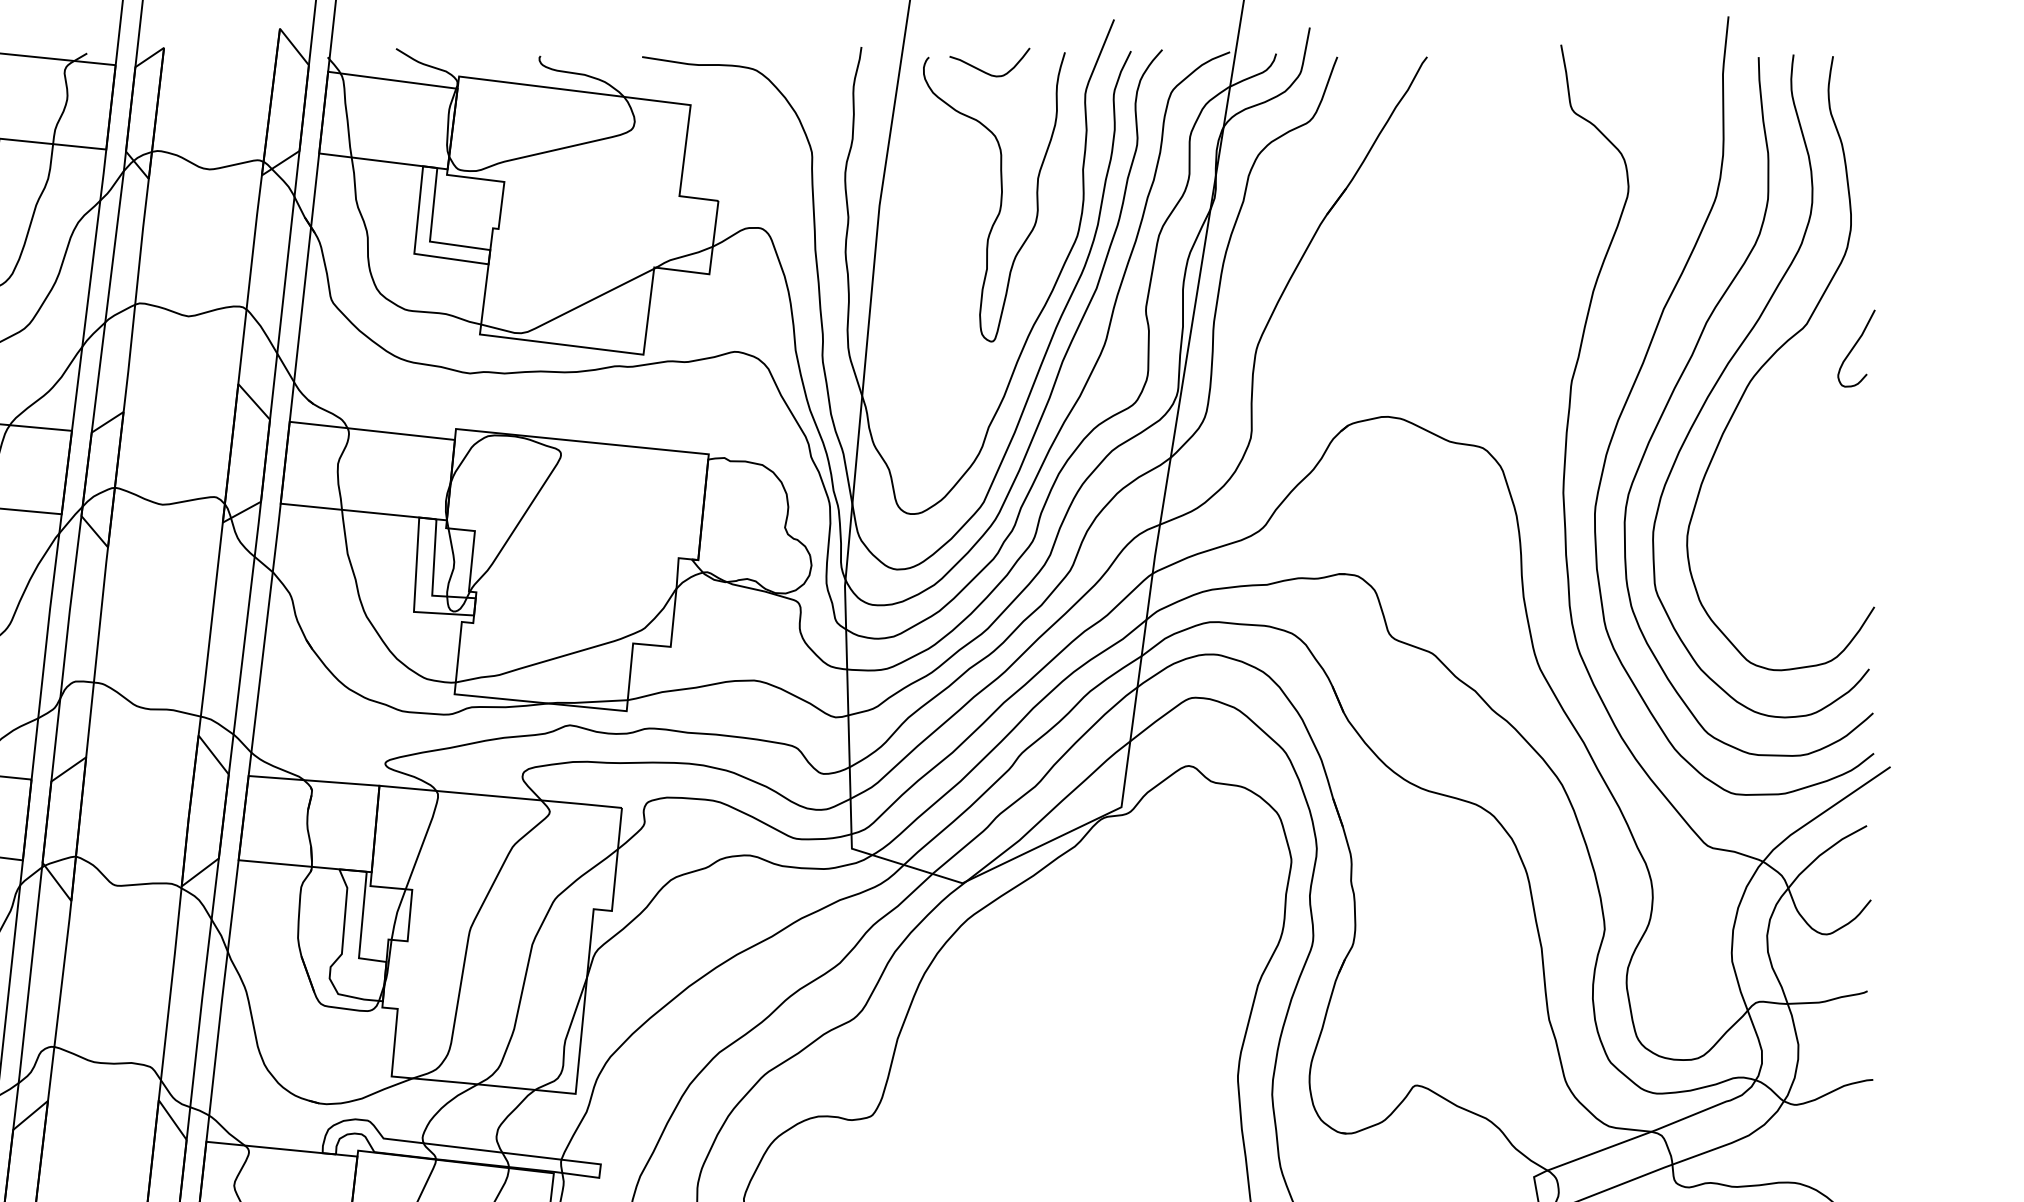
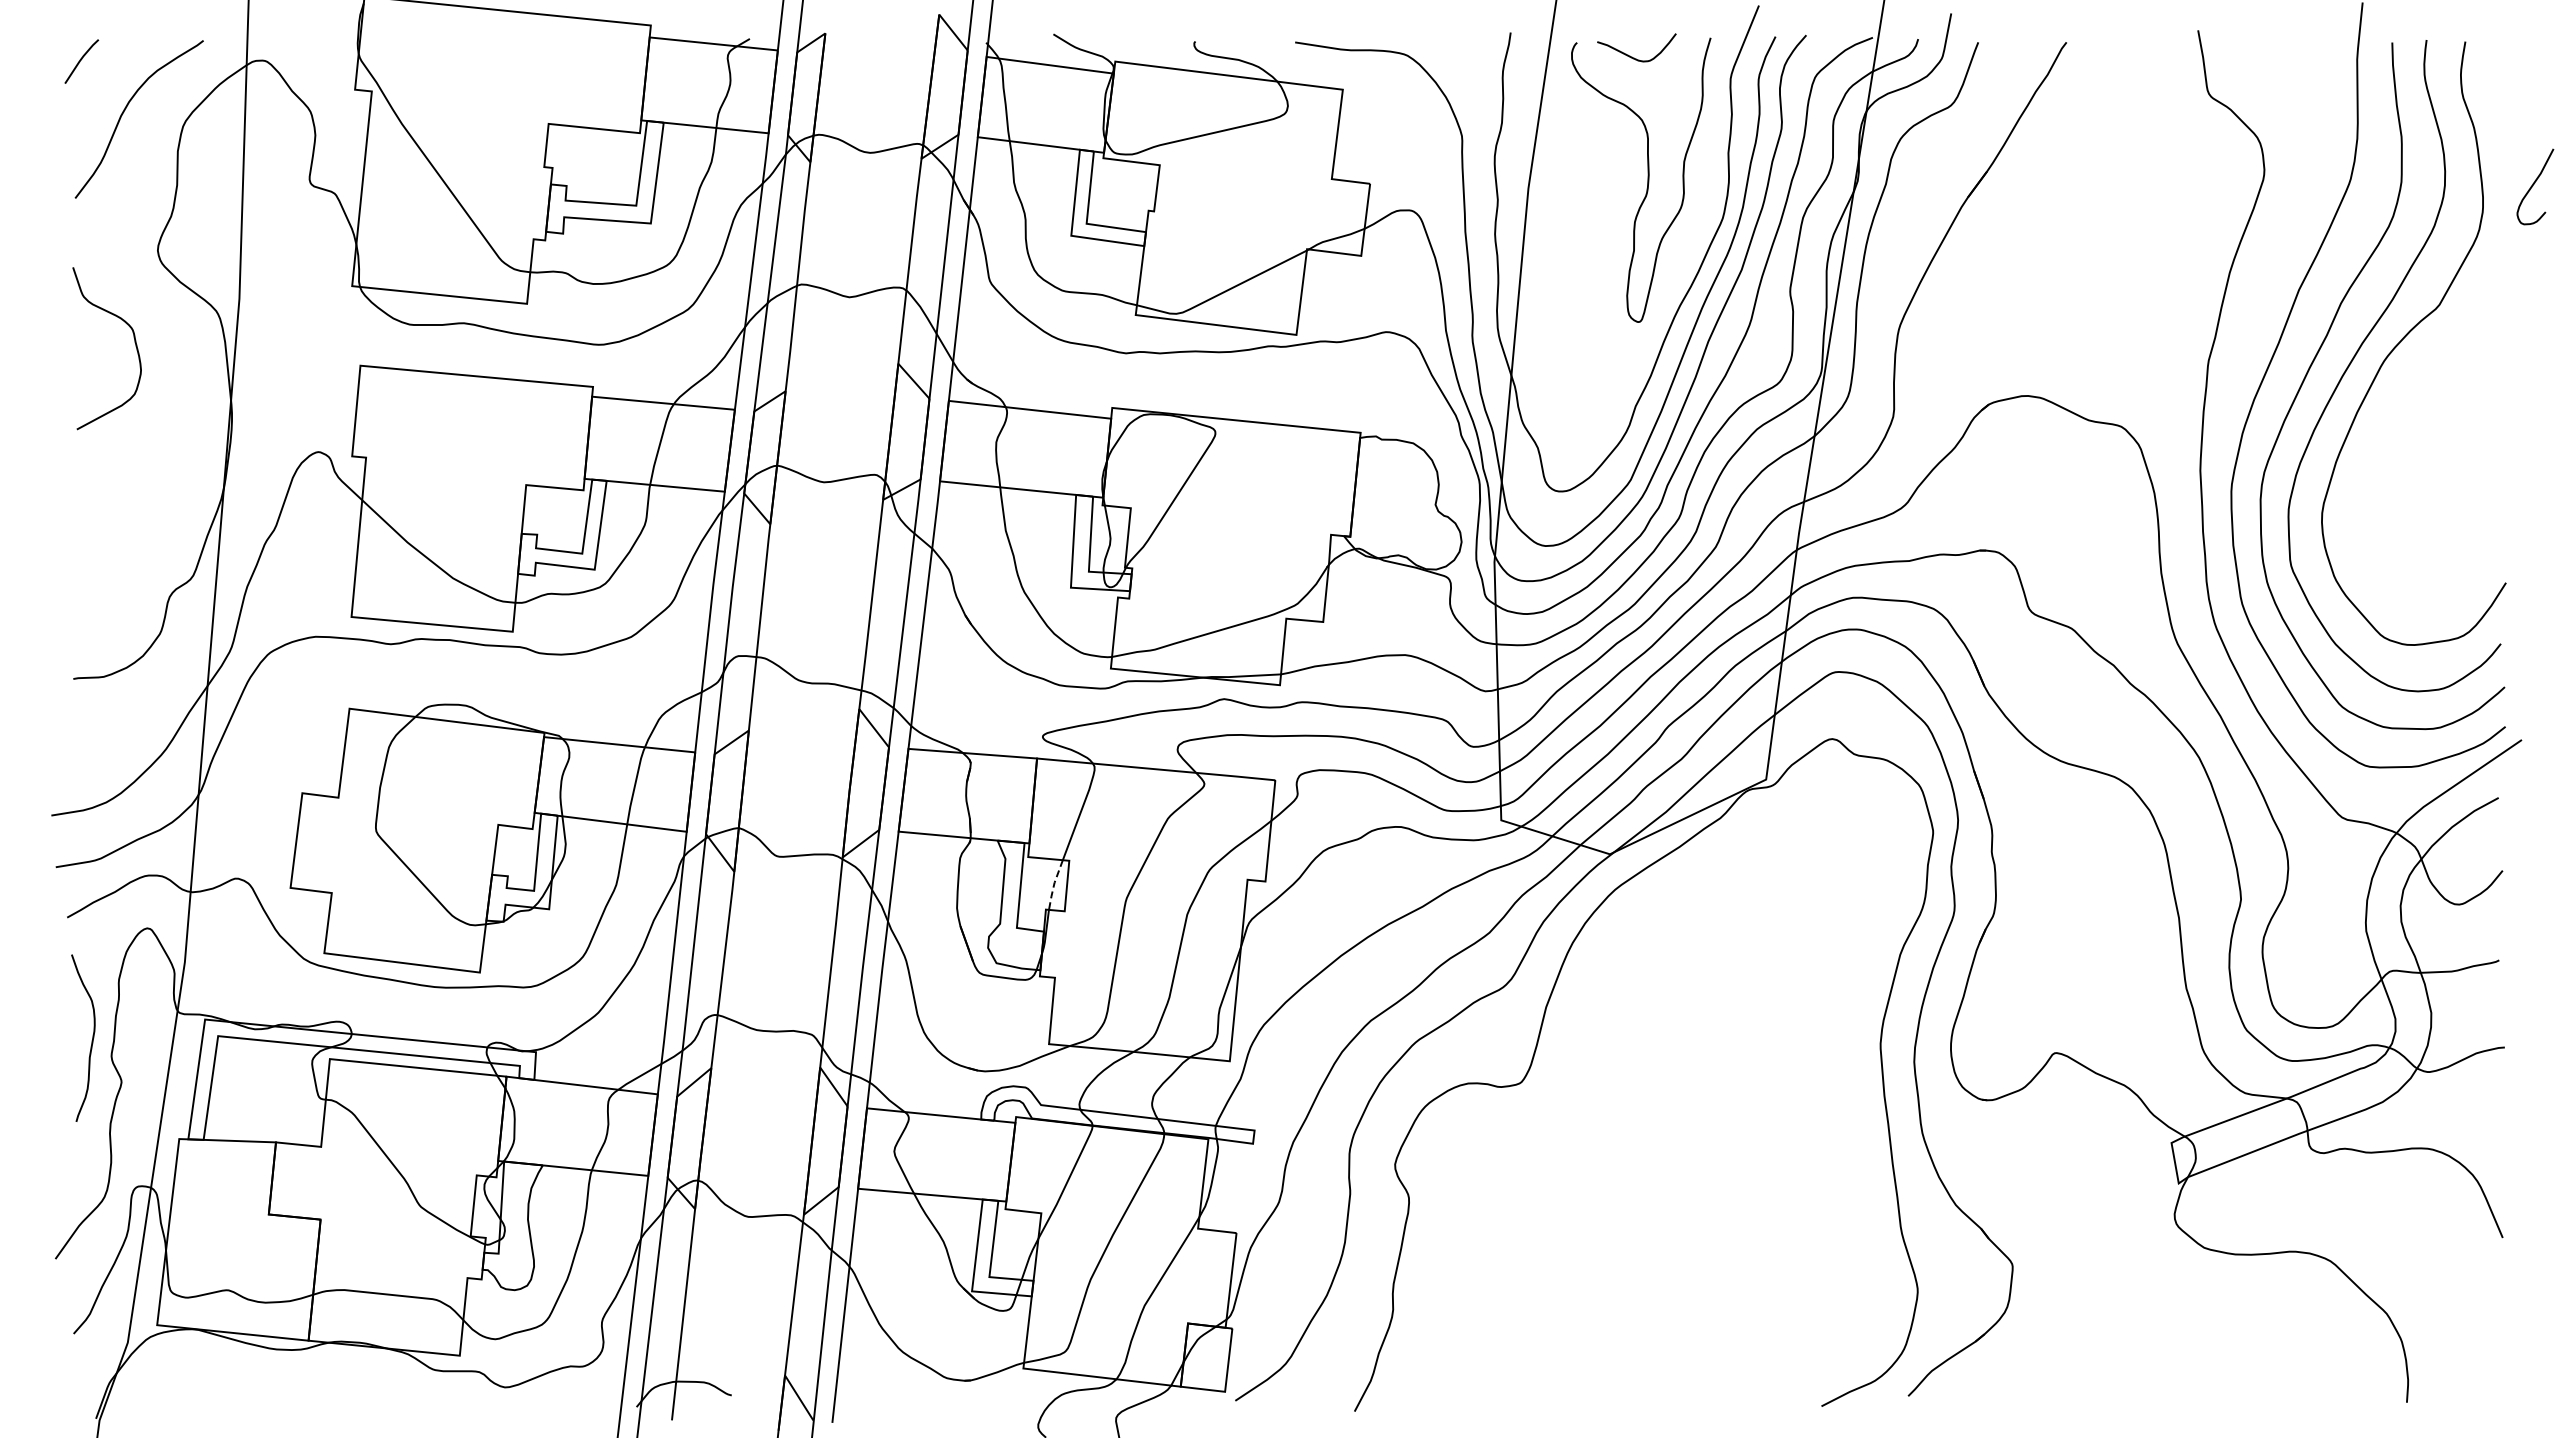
curve: (1855, 346) -> (2534, 184), moved
line: (397, 914) -> (1054, 884), solid -> dashed

